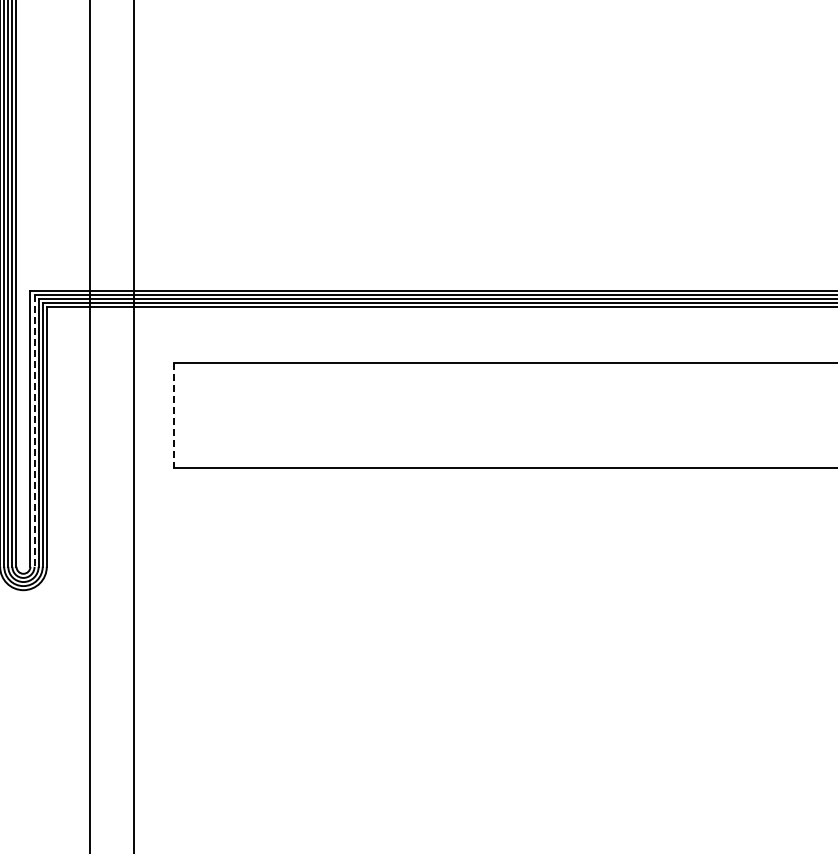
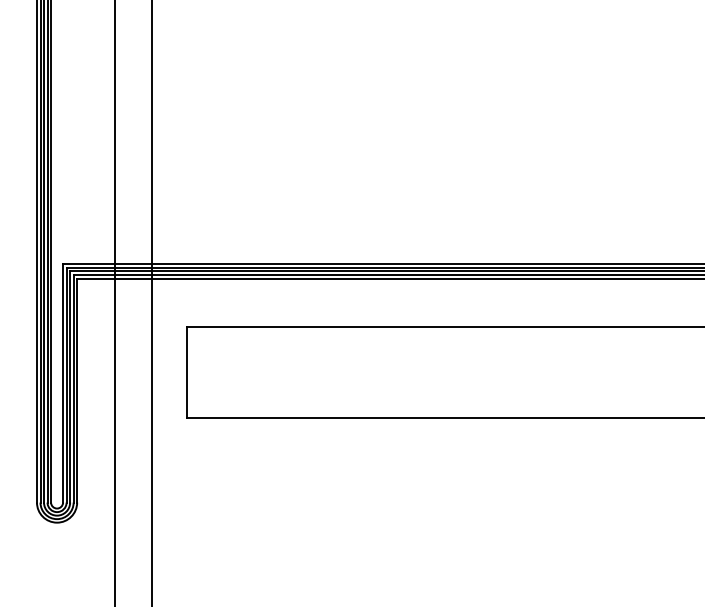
line: (174, 416) -> (187, 372), dashed -> solid
line: (34, 431) -> (66, 385), dashed -> solid

